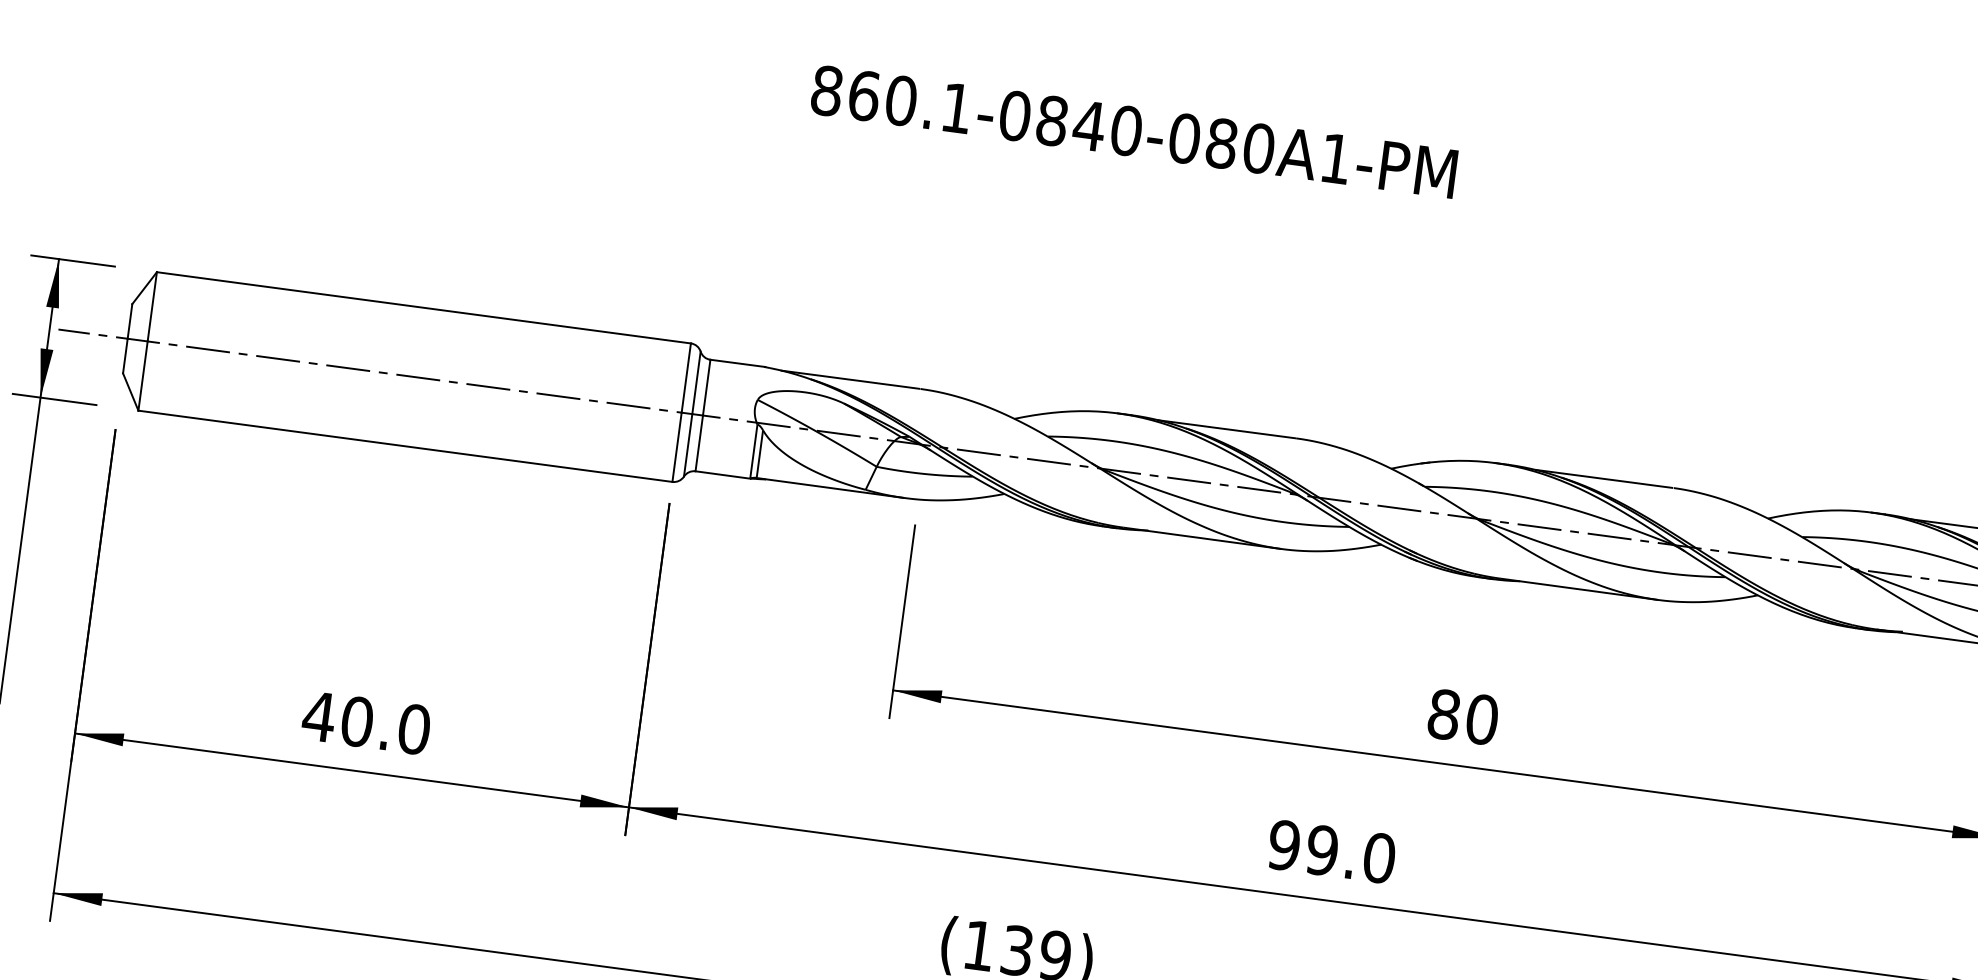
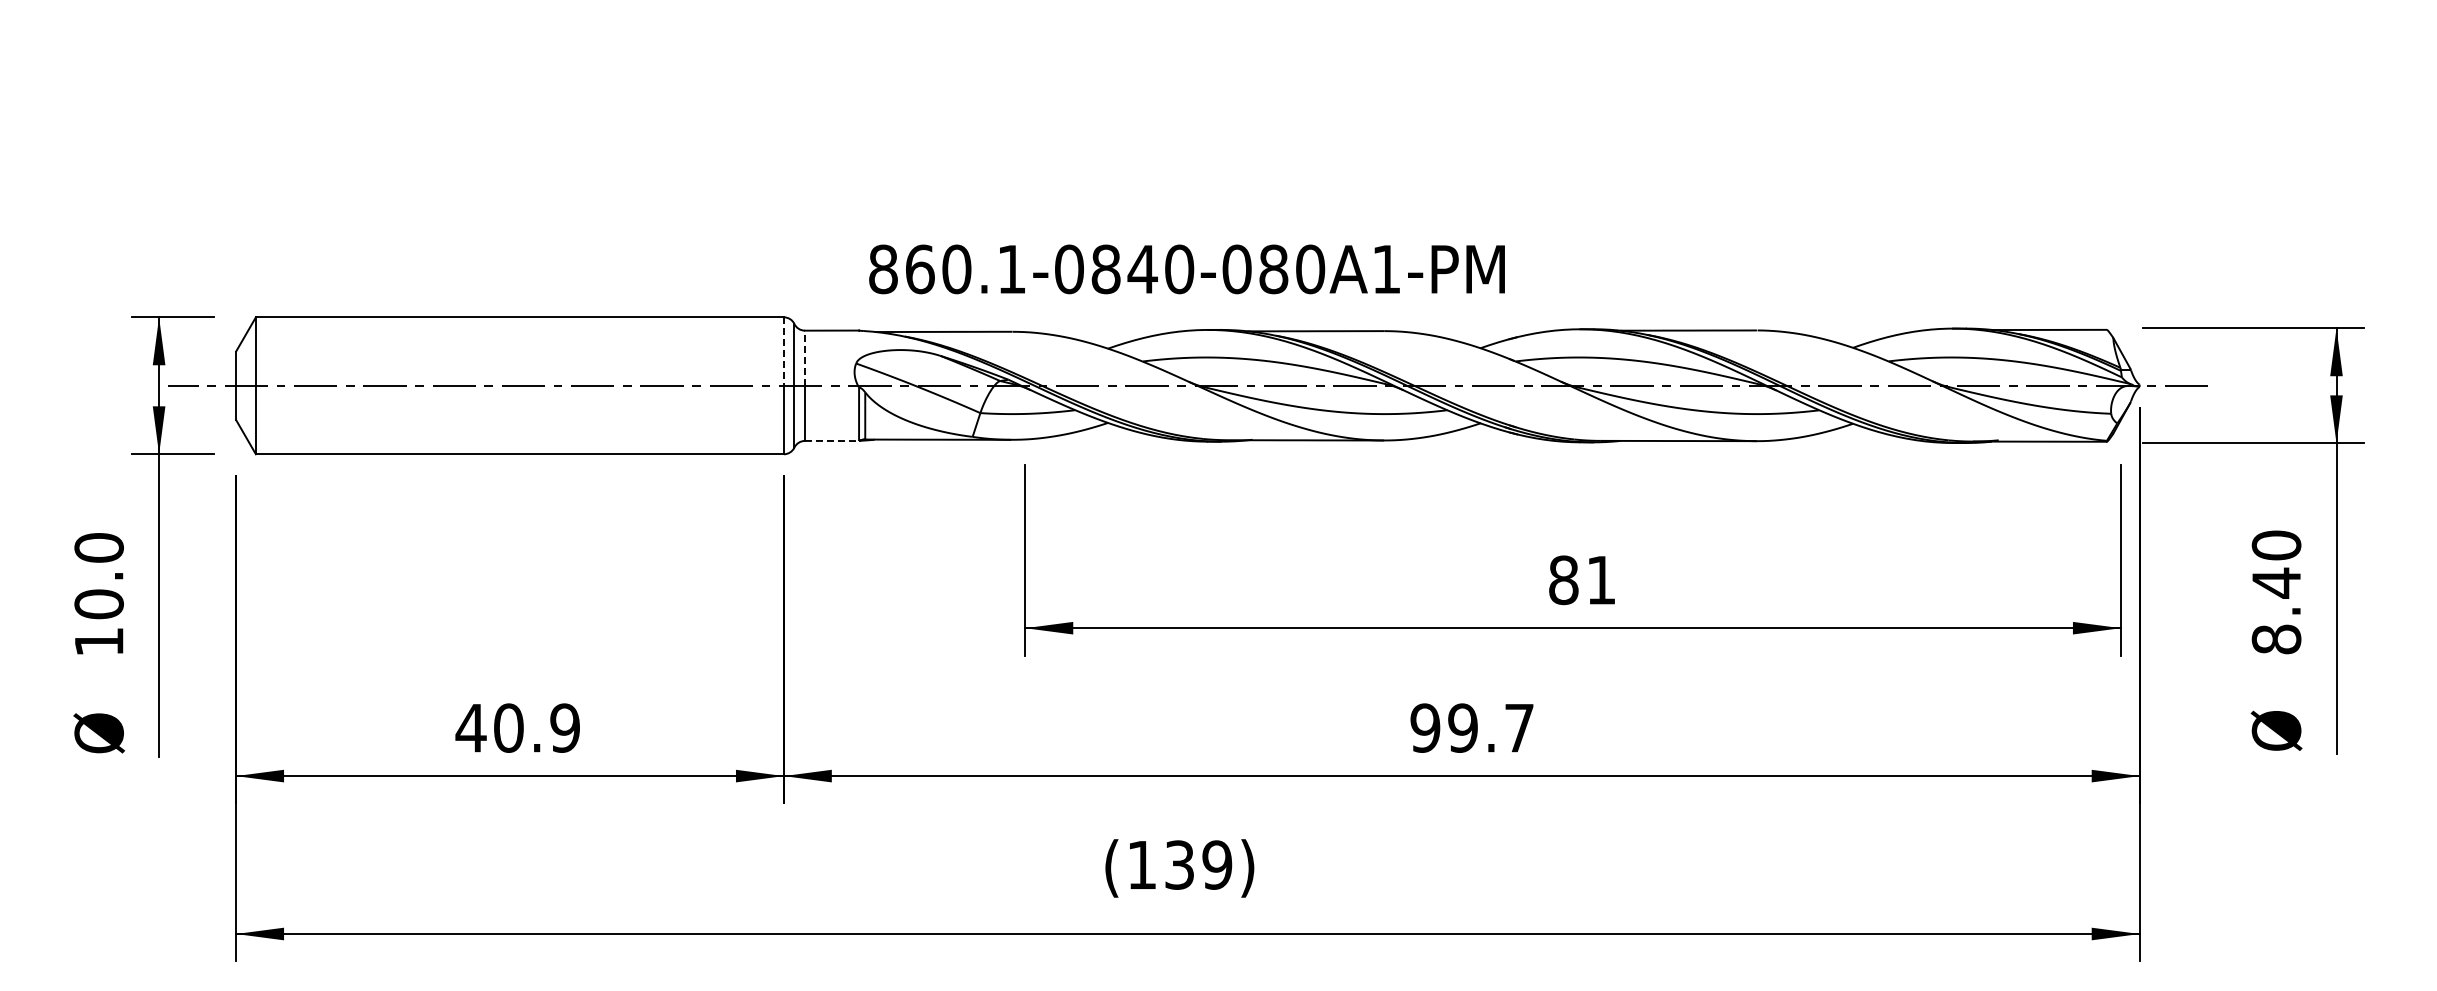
text: (1133, 131) -> (1186, 269), moved
line: (685, 378) -> (783, 352), solid -> dashed
line: (706, 387) -> (804, 358), solid -> dashed
line: (723, 475) -> (832, 441), solid -> dashed
text: (1482, 719) -> (1601, 580), 80 -> 81
text: (414, 728) -> (565, 727), 40.0 -> 40.9
text: (1379, 857) -> (1519, 727), 99.0 -> 99.7

